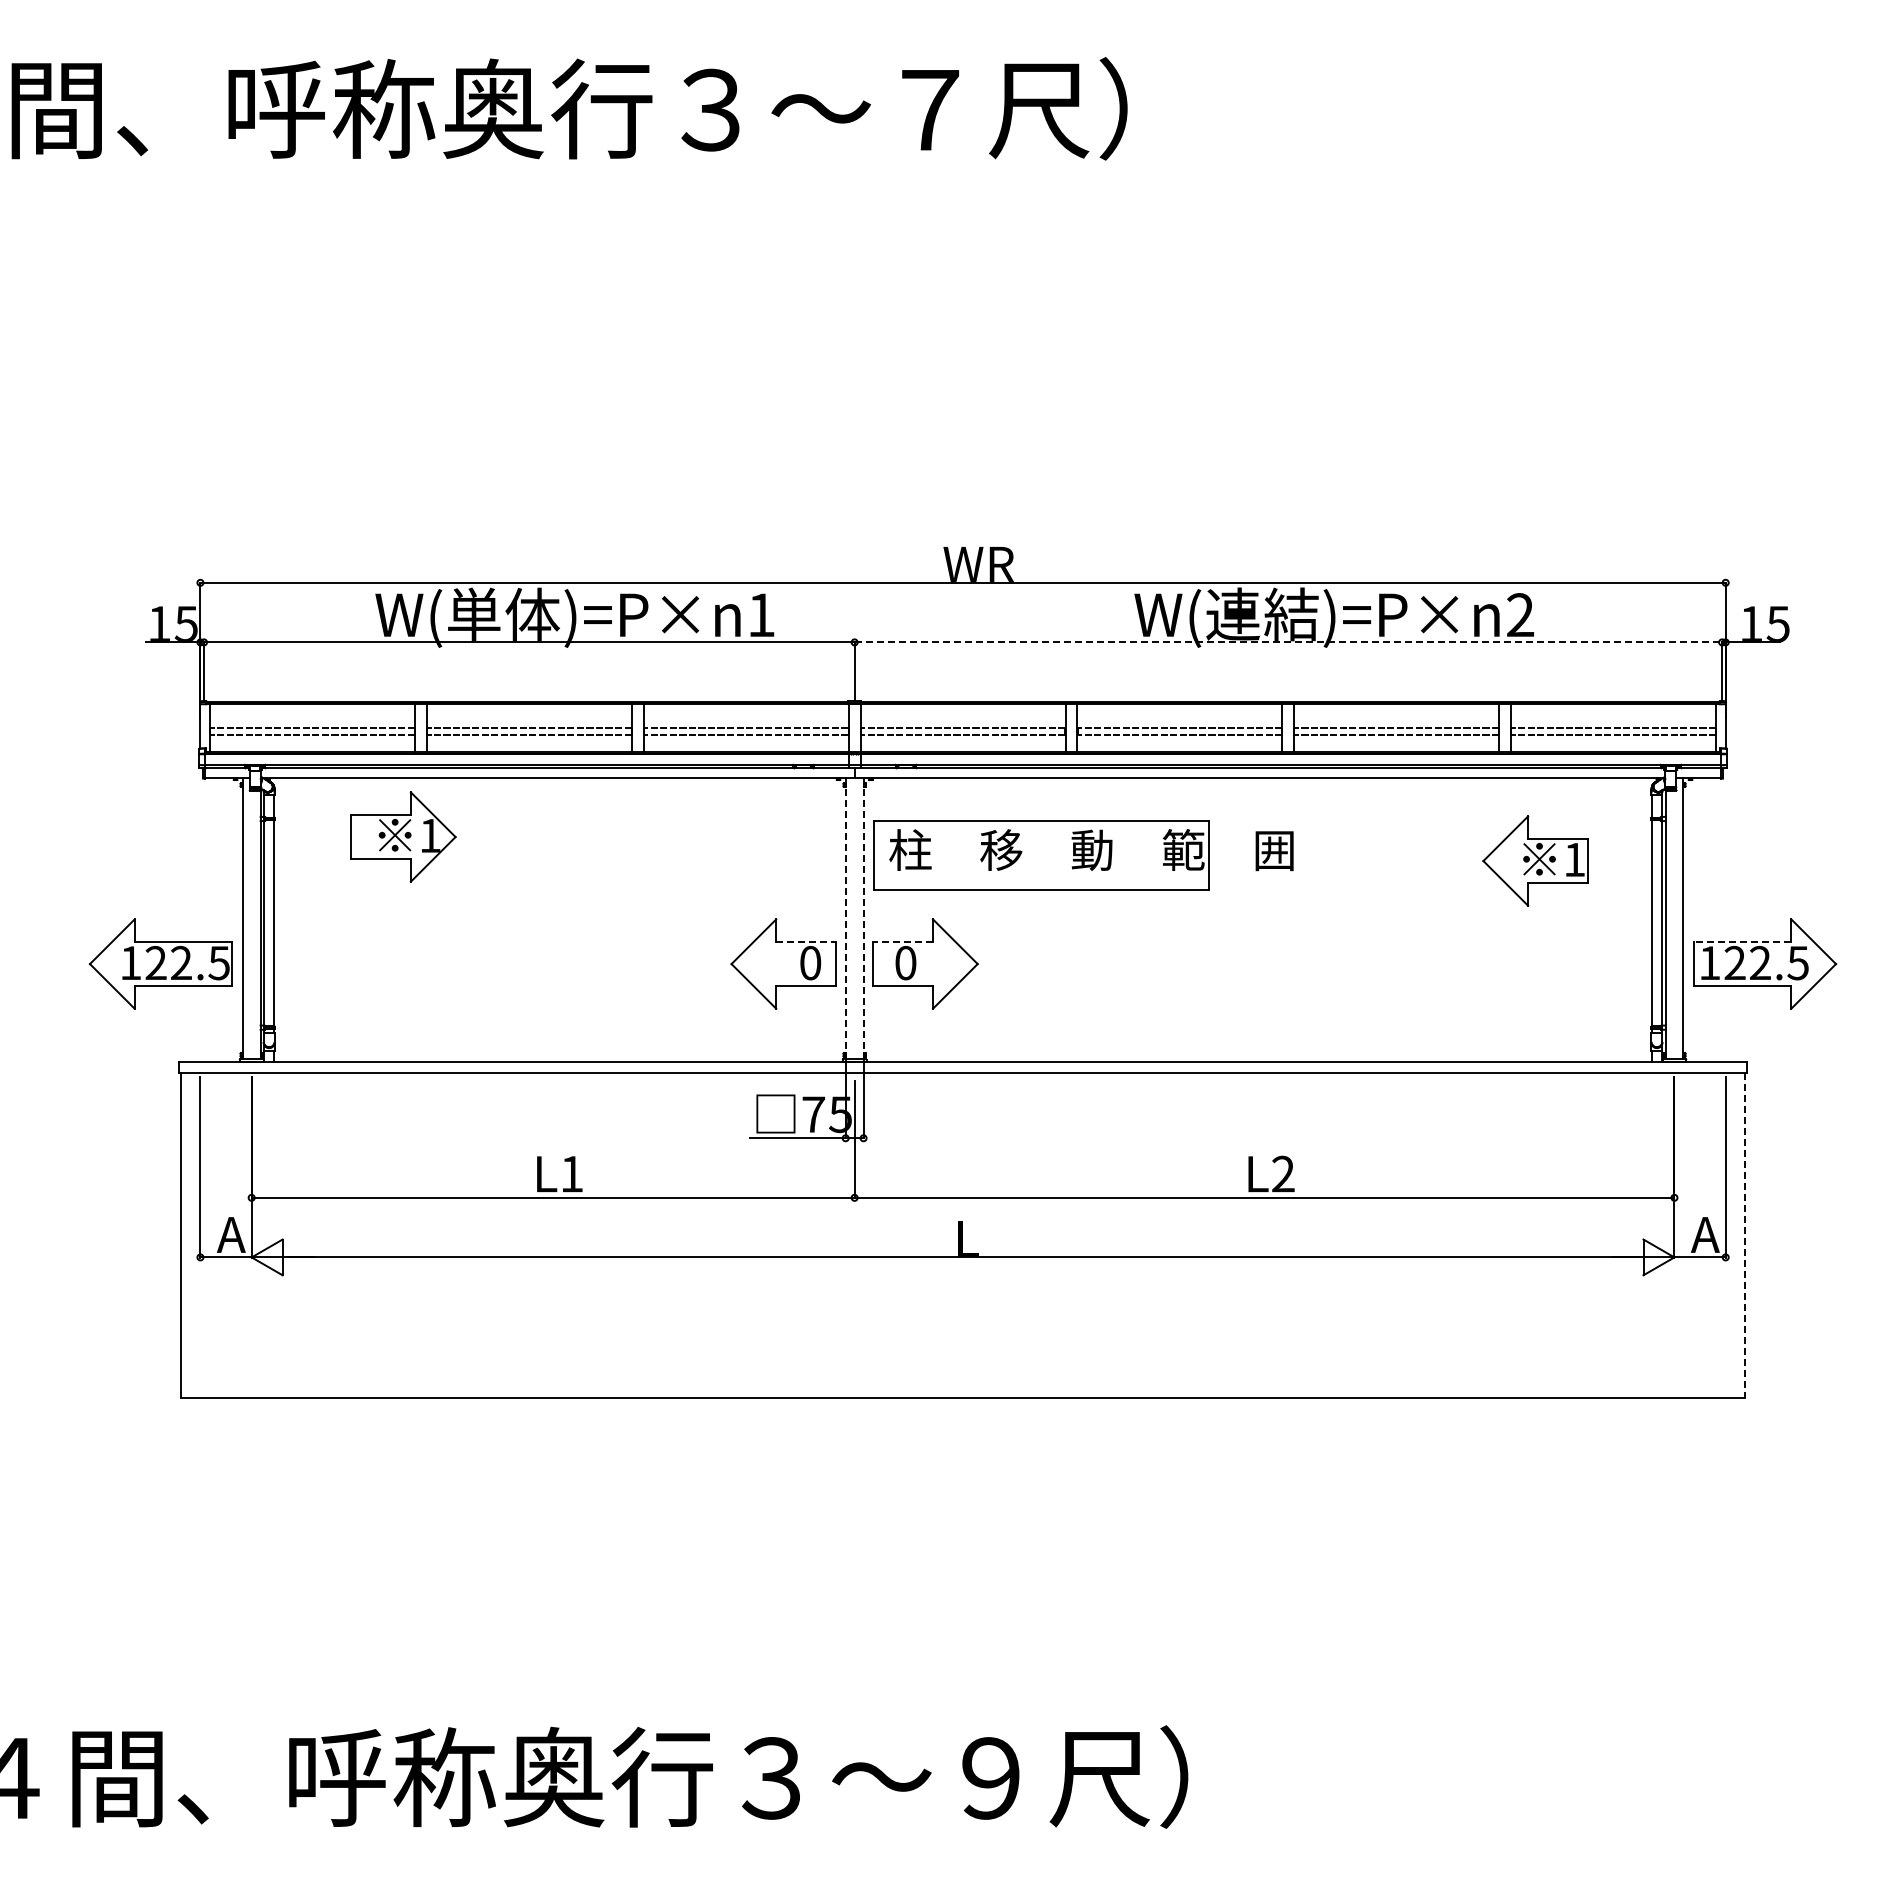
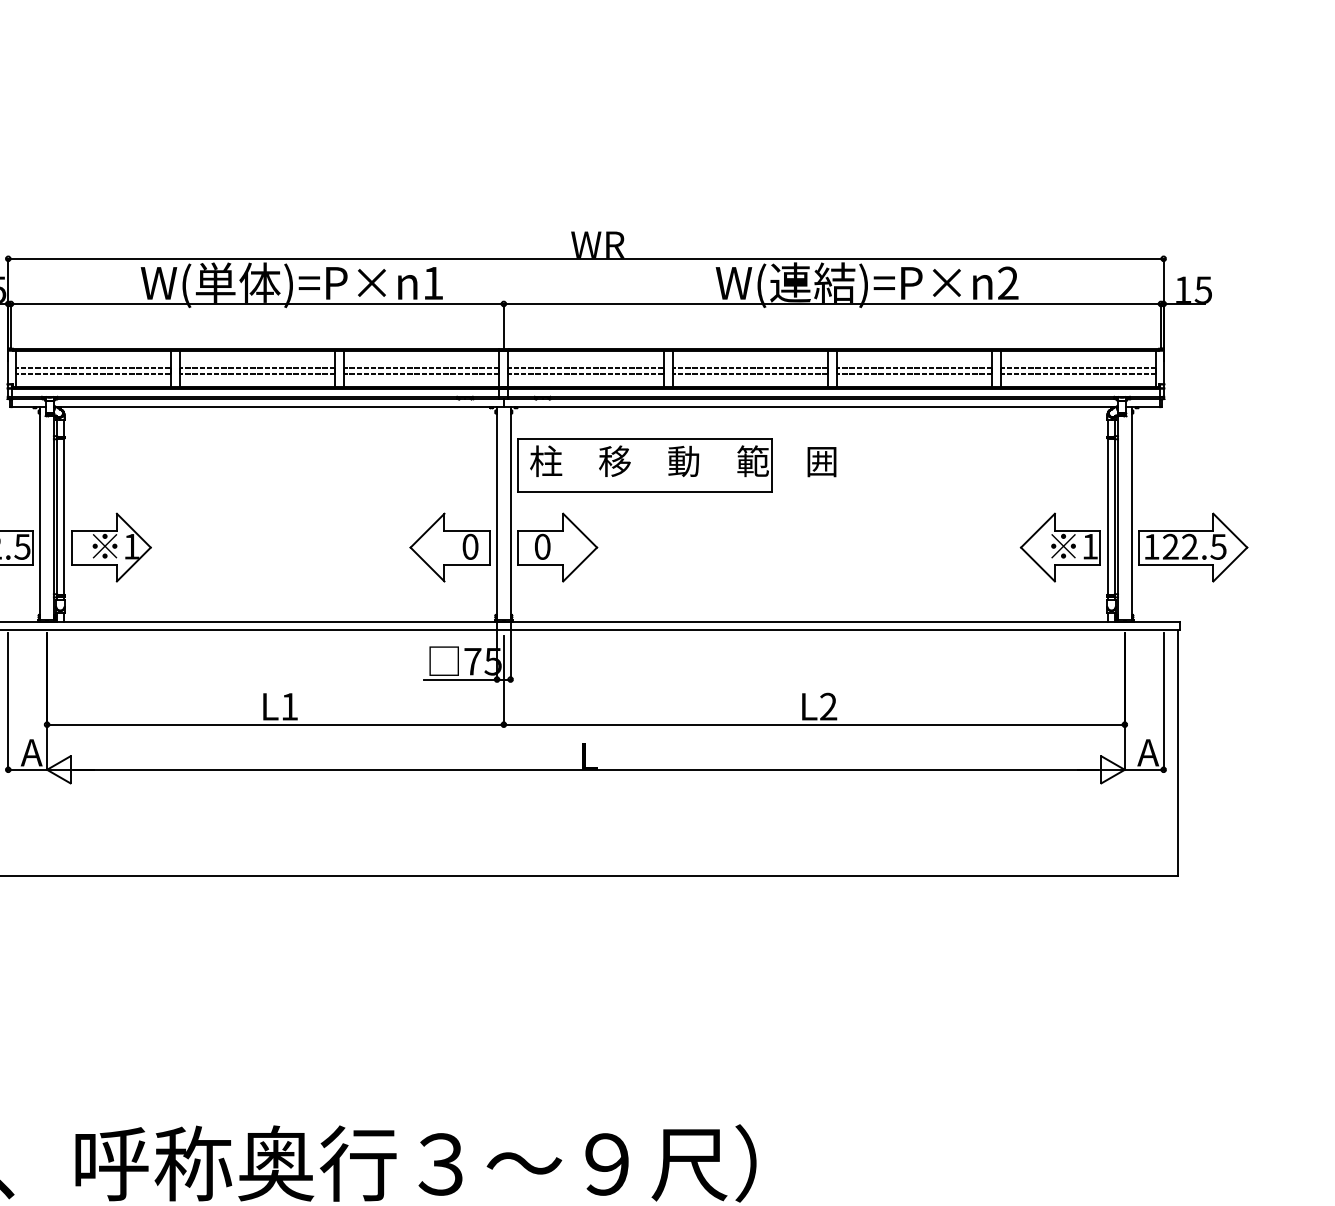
line: (1288, 642) -> (832, 304), dashed -> solid
part: (403, 836) -> (111, 547), moved
part: (1535, 860) -> (1060, 547), moved
line: (845, 919) -> (496, 513), dashed -> solid
line: (863, 919) -> (510, 513), dashed -> solid
line: (806, 941) -> (467, 530), dashed -> solid
line: (903, 941) -> (540, 530), dashed -> solid
line: (1742, 941) -> (1176, 530), dashed -> solid
line: (1745, 1235) -> (1178, 753), dashed -> solid

